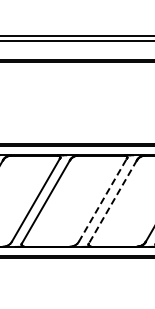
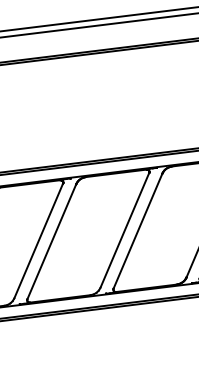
line: (103, 199) -> (125, 229), dashed -> solid
line: (112, 202) -> (137, 231), dashed -> solid

